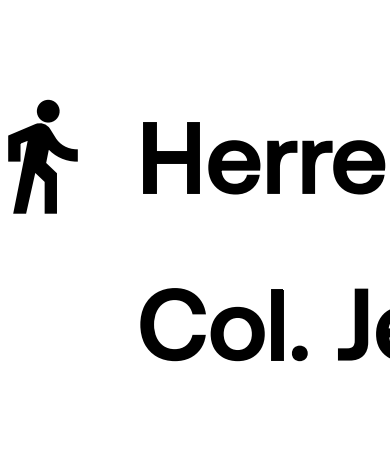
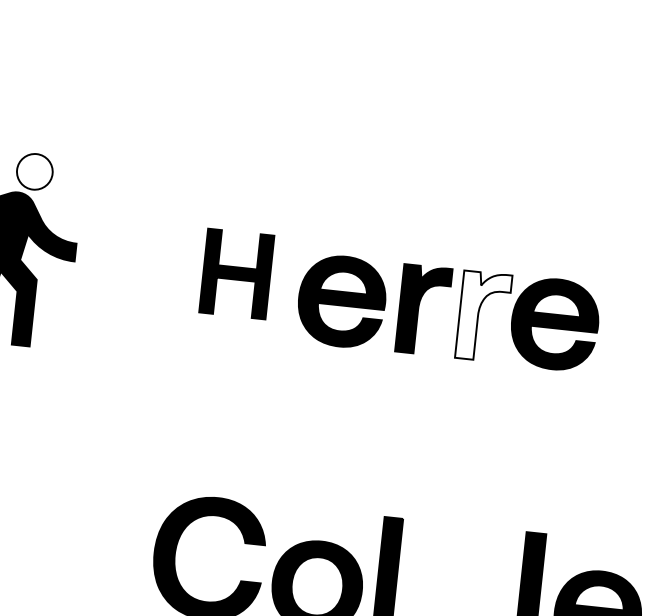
fill: (47, 110) -> (33, 170), removed
part: (171, 157) -> (236, 273), size x0.7
fill: (317, 166) -> (483, 315), removed

